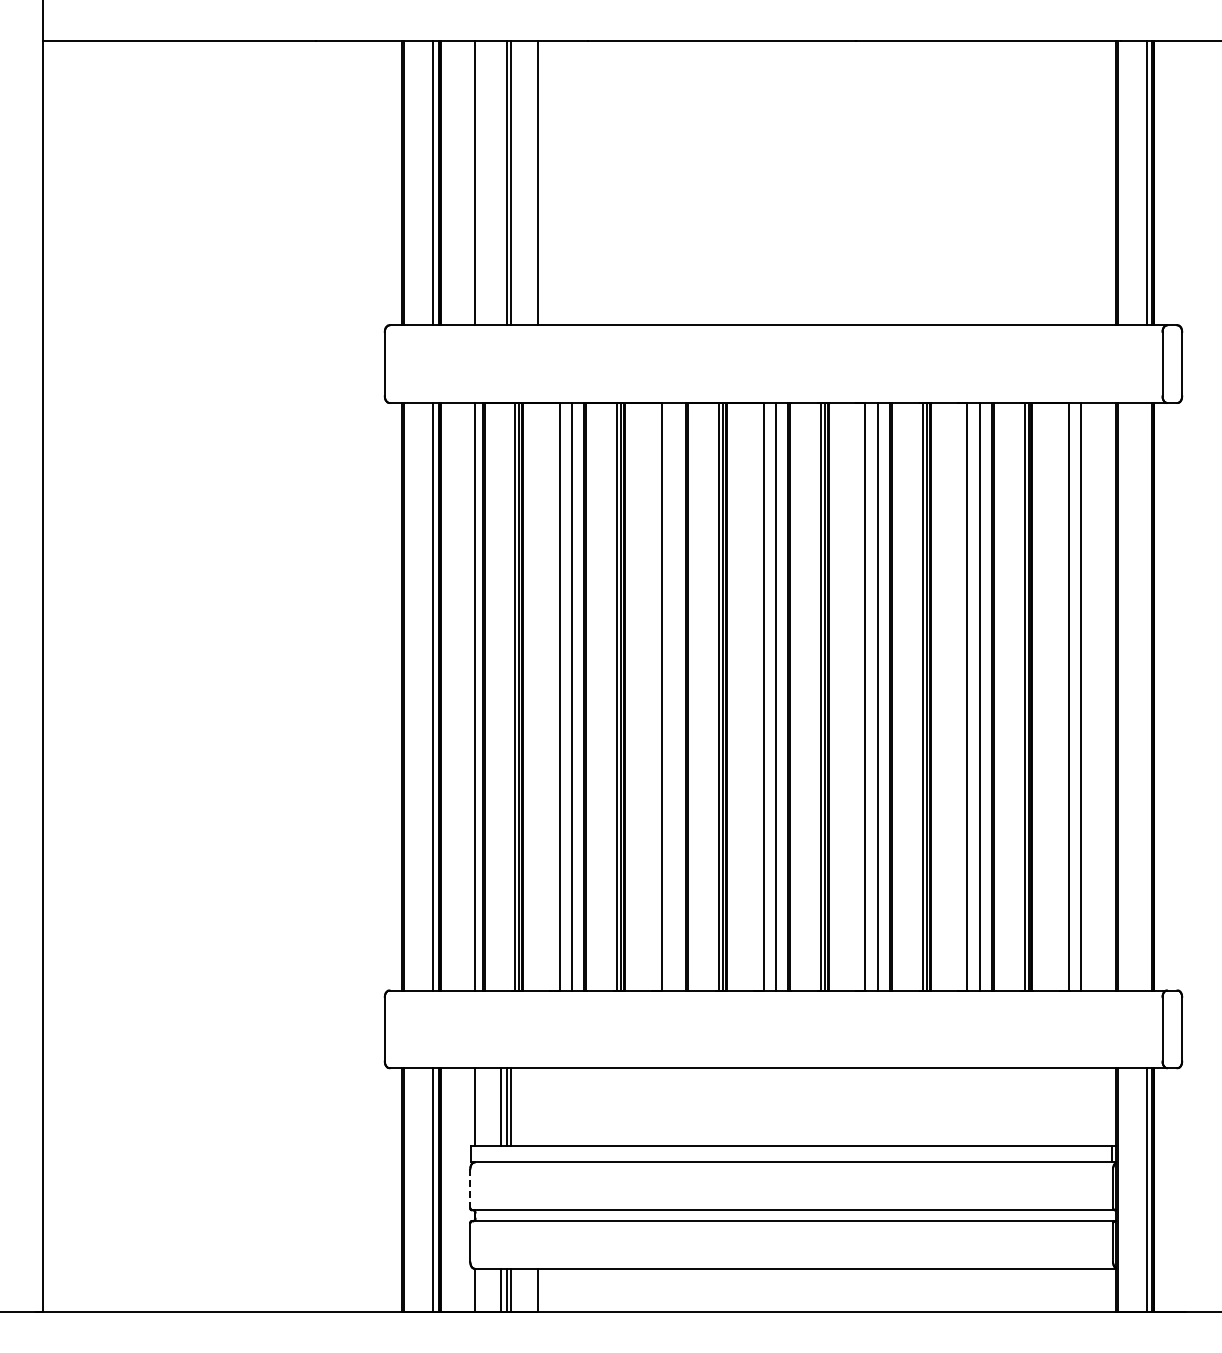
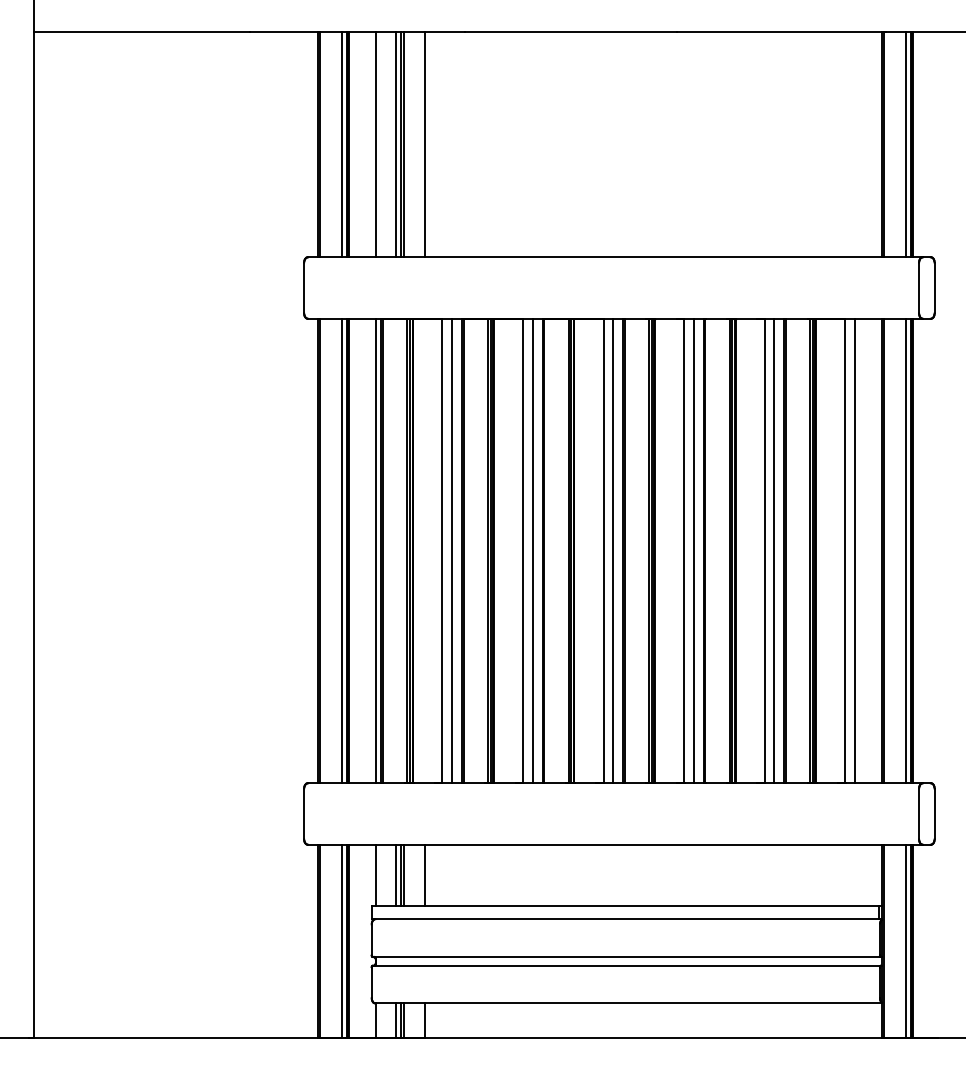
line: (500, 182) -> (395, 144), added
line: (673, 696) -> (532, 550), added
line: (1146, 696) -> (906, 550), added
line: (538, 1106) -> (425, 875), added
line: (470, 1189) -> (371, 940), dashed -> solid

